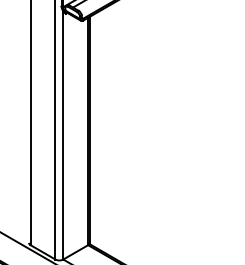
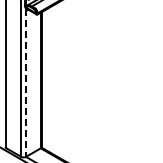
line: (62, 136) -> (25, 83), solid -> dashed

